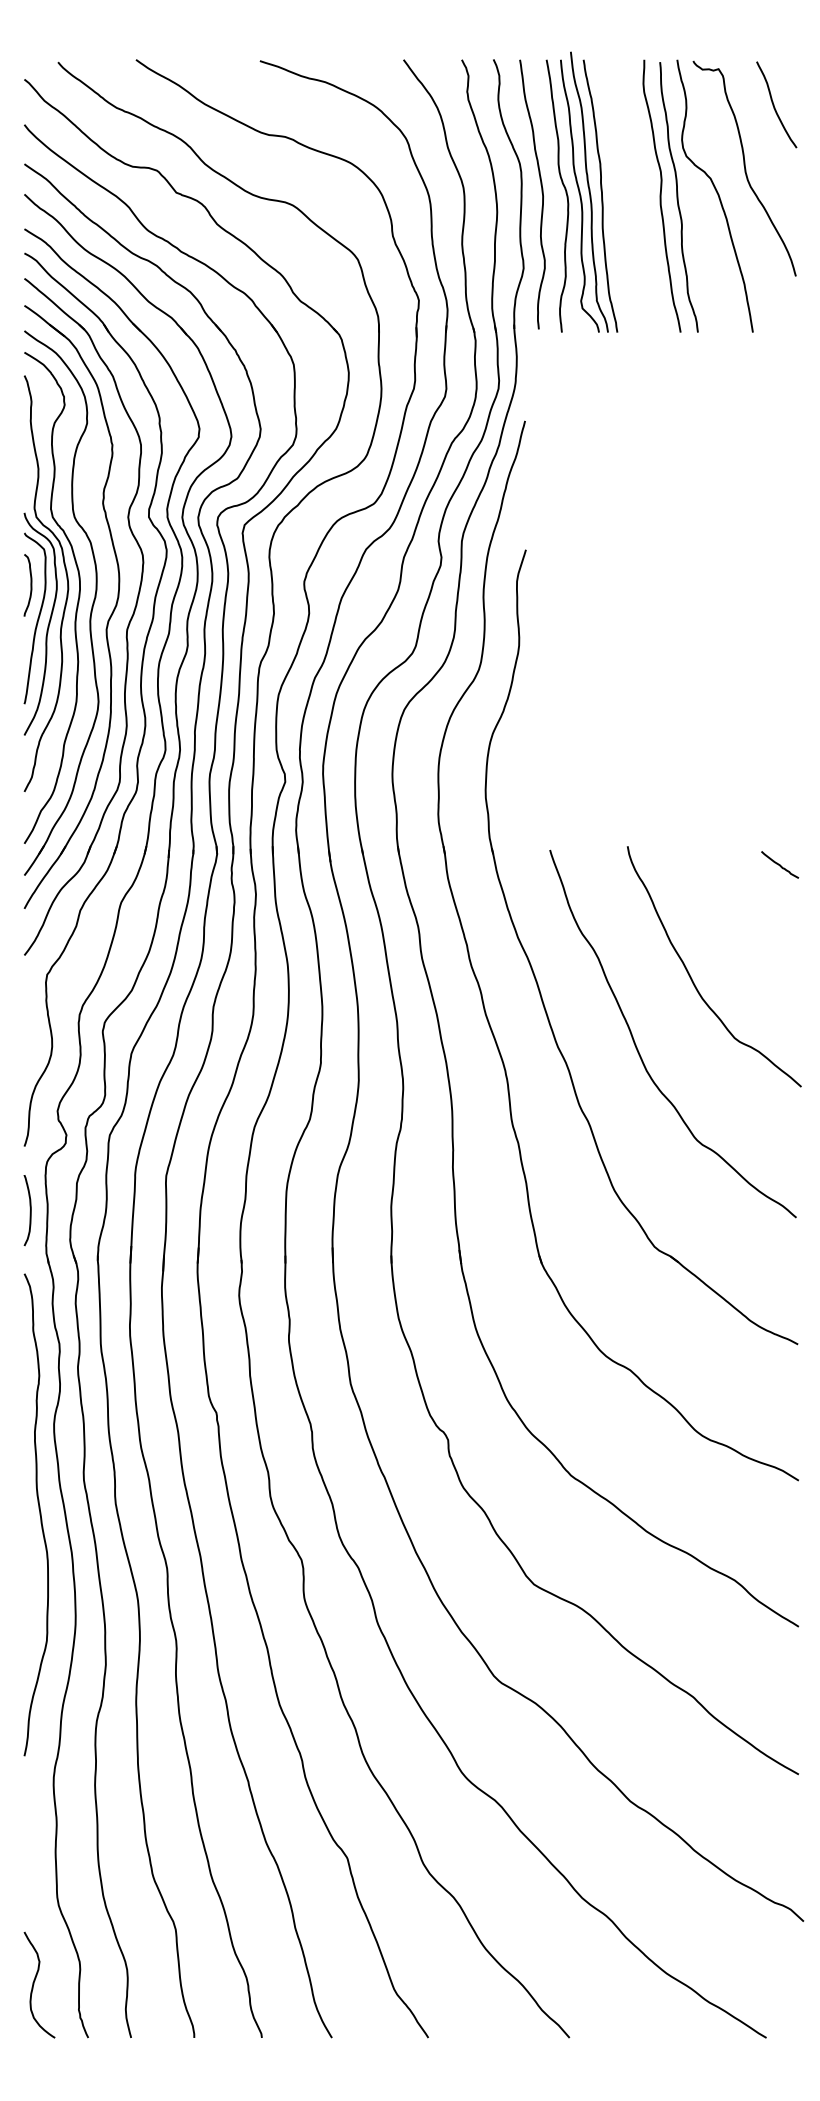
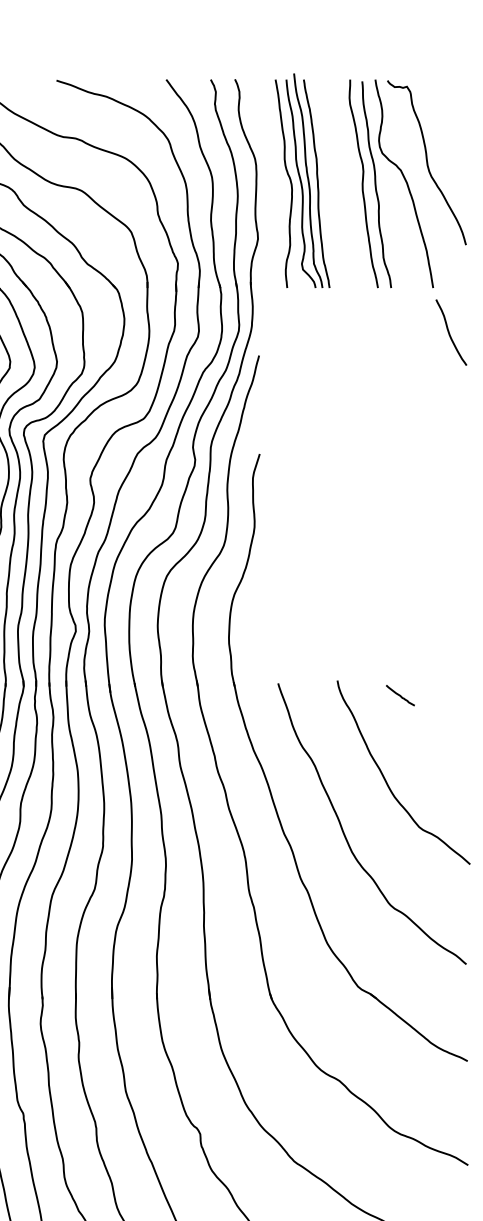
curve: (774, 104) -> (449, 332), moved
curve: (541, 193) -> (271, 181), removed
curve: (780, 864) -> (400, 695), moved

